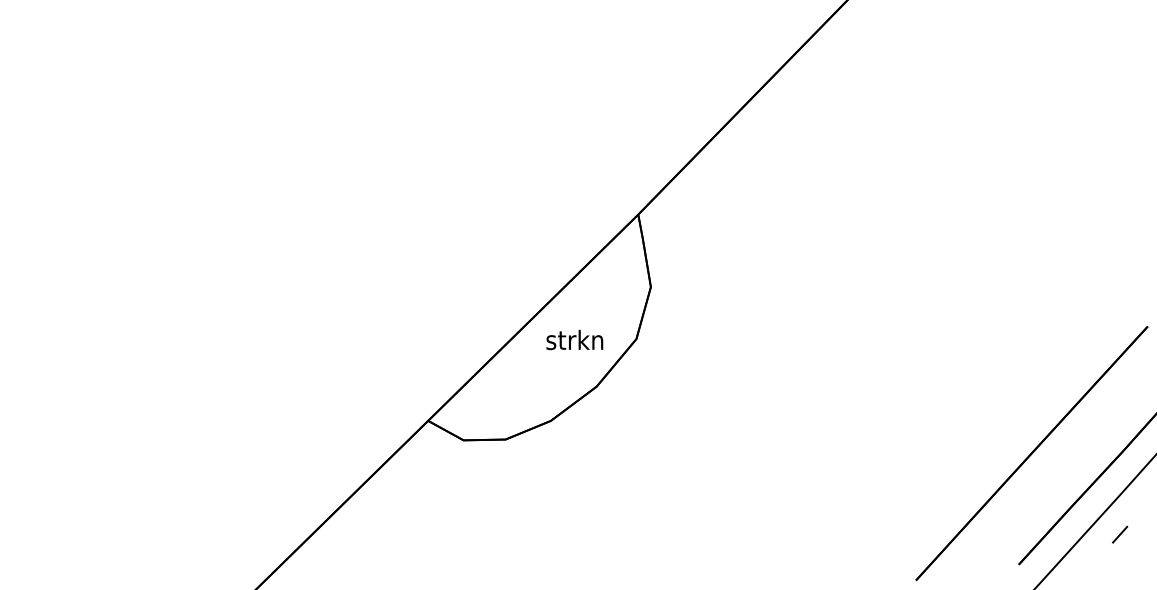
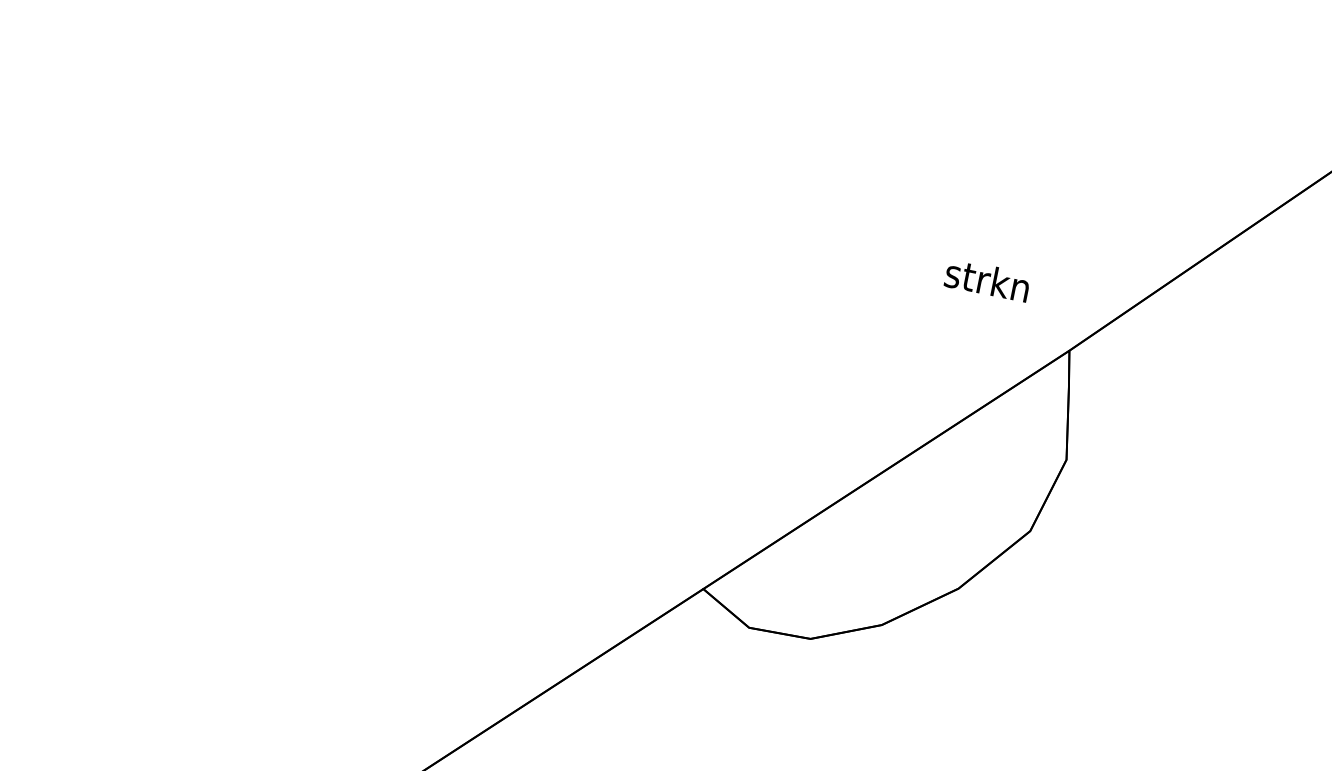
text: (574, 339) -> (987, 279), moved

